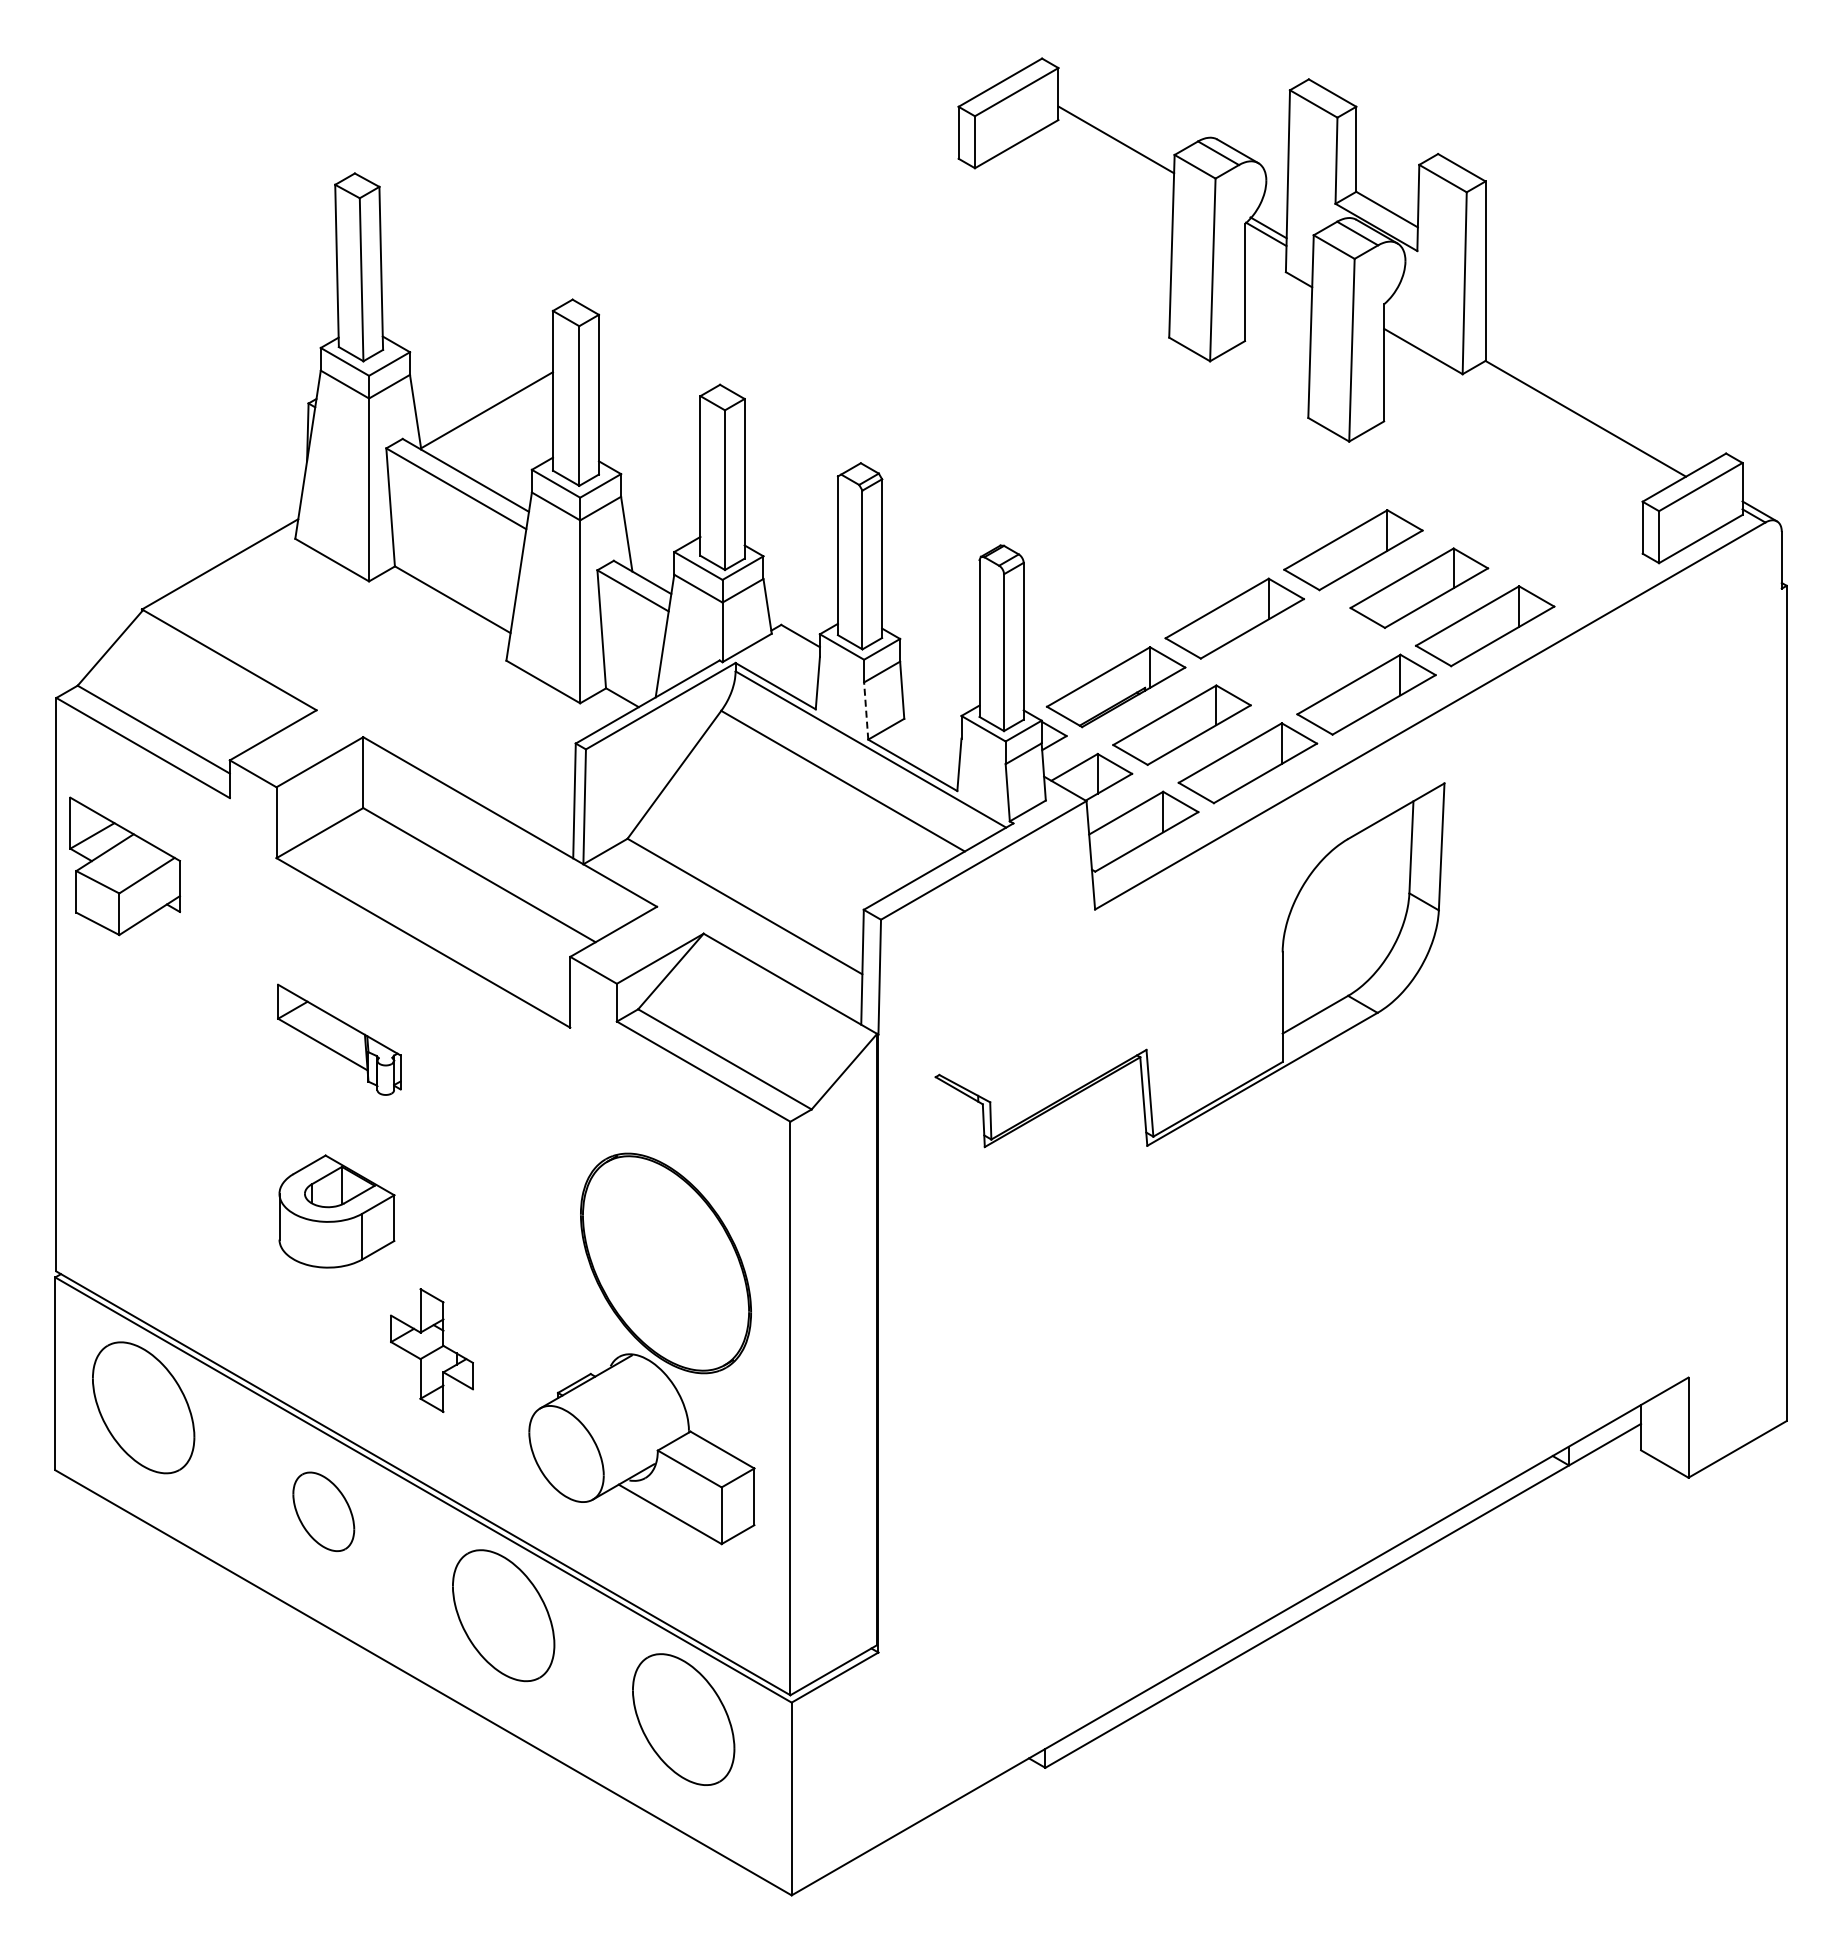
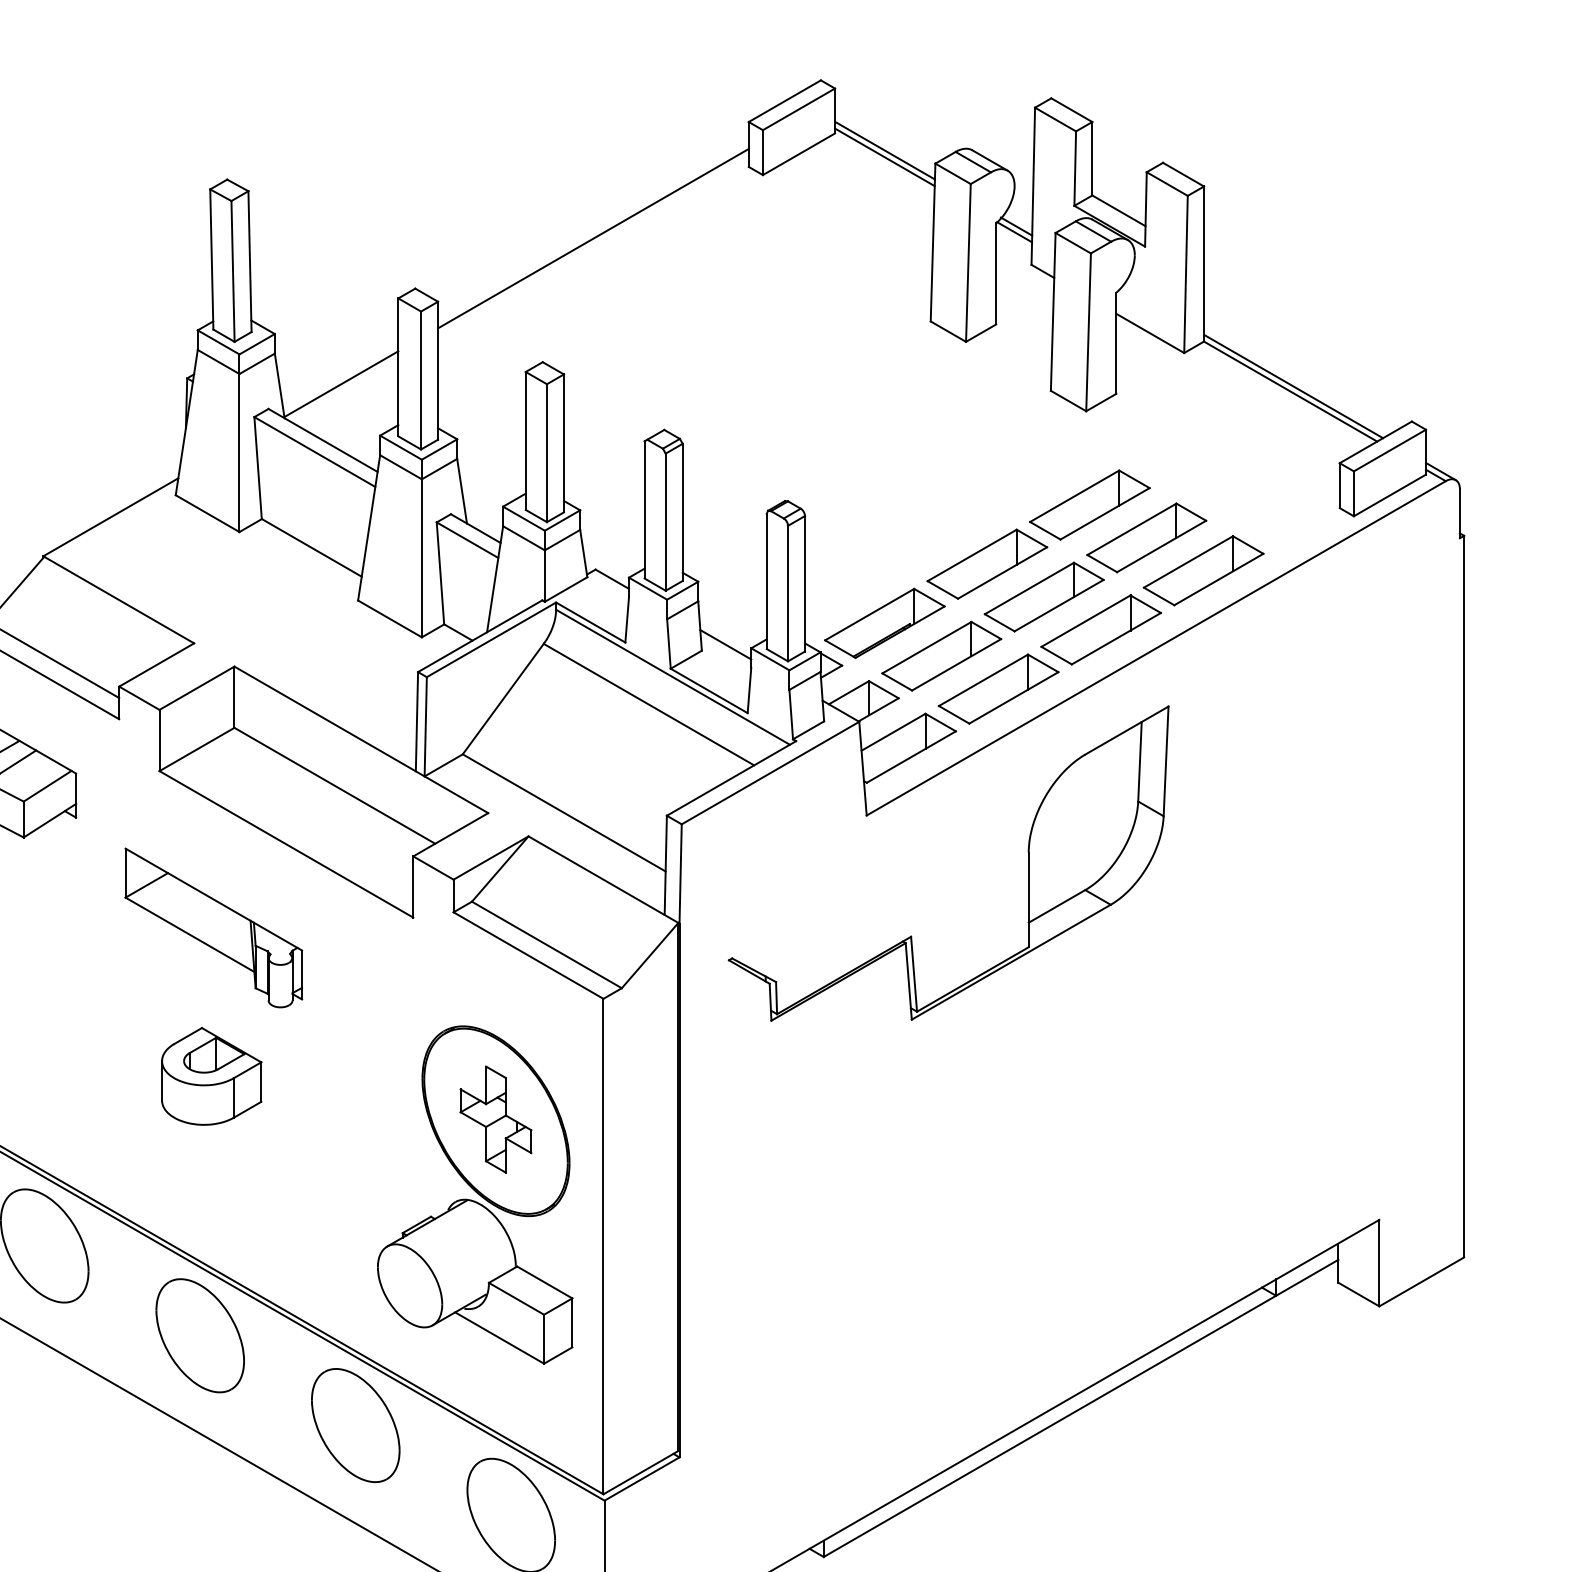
line: (1115, 147) -> (884, 157), added
line: (778, 241) -> (593, 238), added
line: (1588, 412) -> (1292, 386), added
part: (1300, 656) -> (1044, 596), added
line: (866, 711) -> (669, 644), dashed -> solid
line: (931, 711) -> (725, 644), added
part: (339, 1039) -> (213, 927), size x1.67
part: (431, 1350) -> (495, 1119), moved
part: (323, 1511) -> (200, 1335), size x1.67

